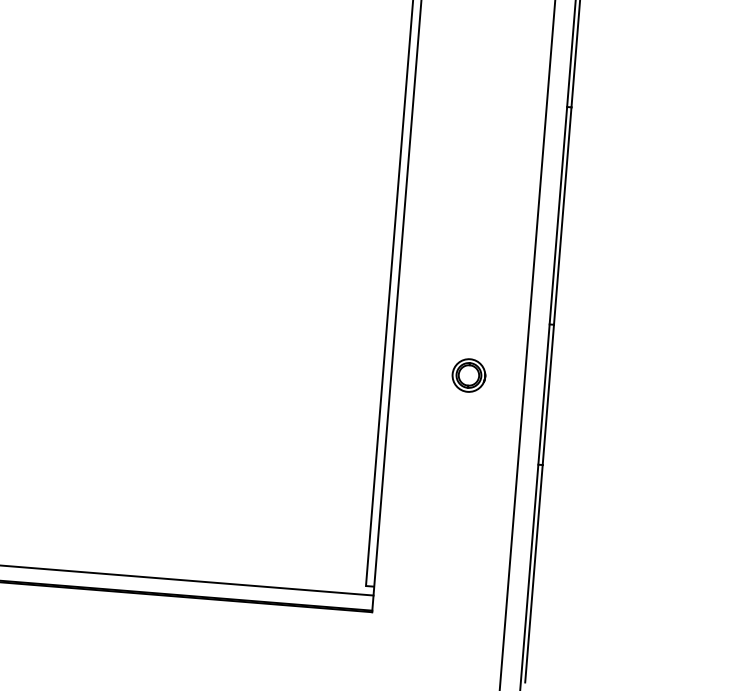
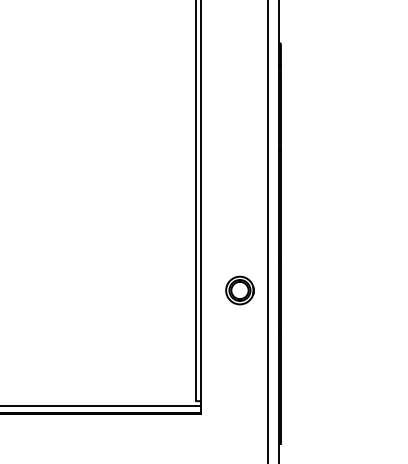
part: (467, 375) -> (239, 290), size x1.67

